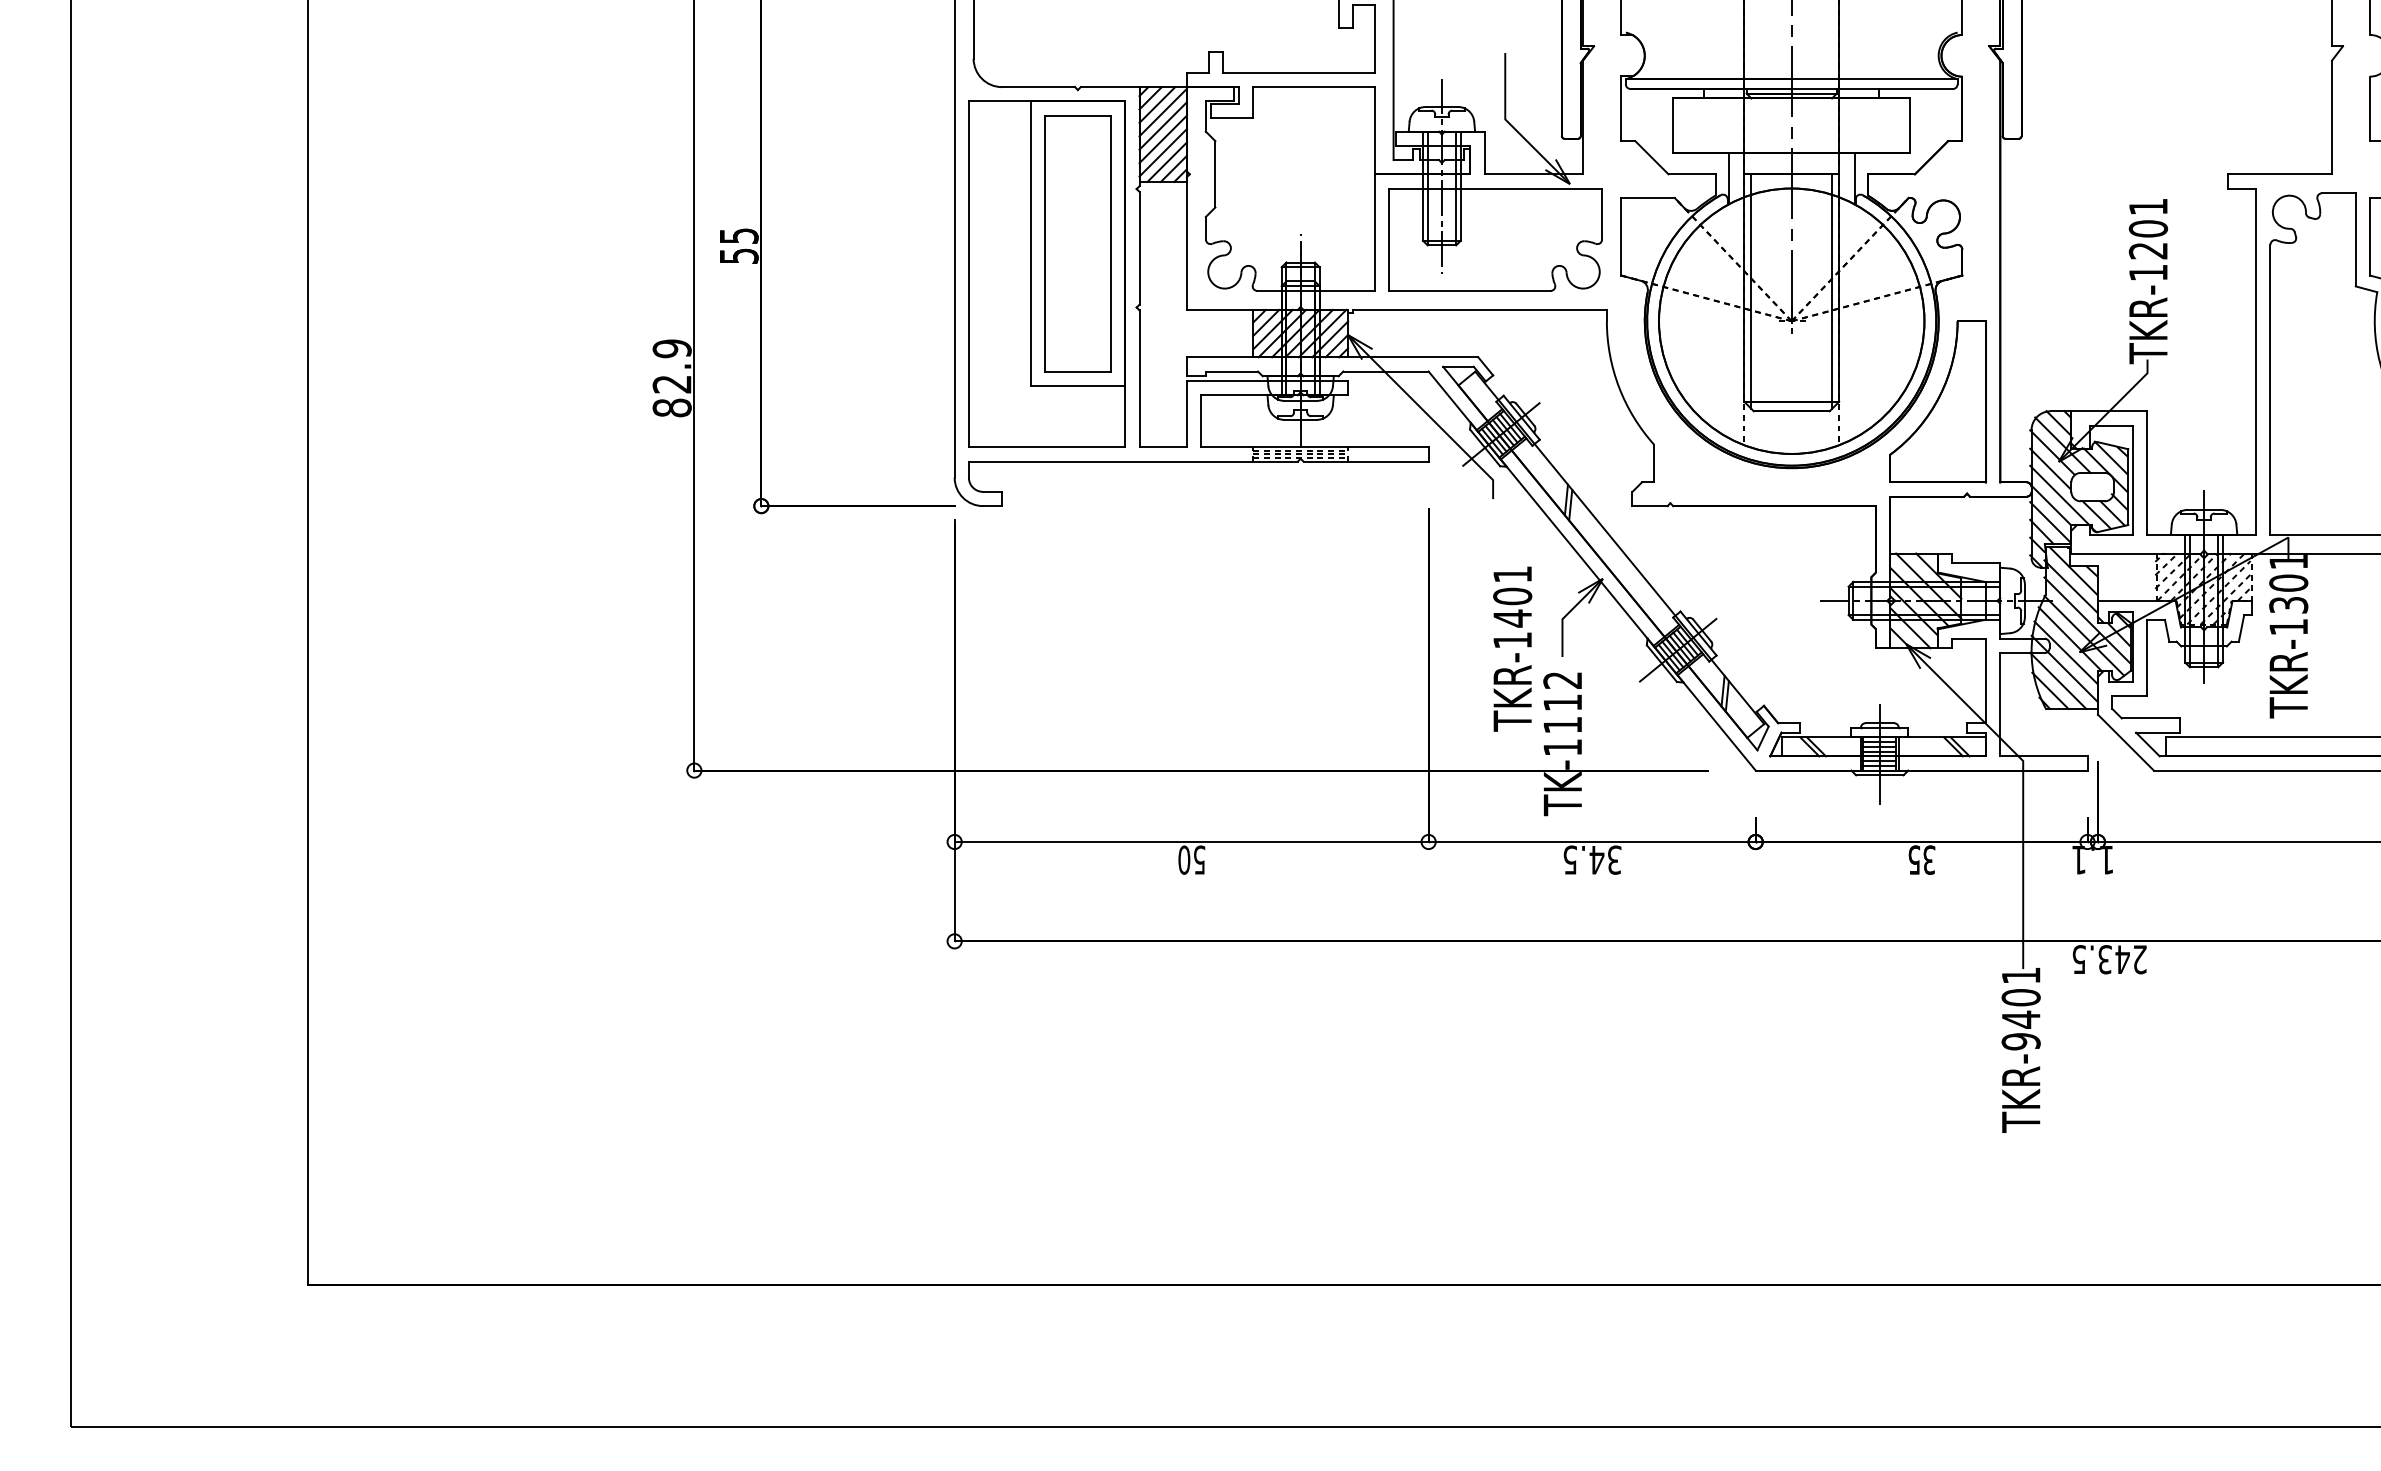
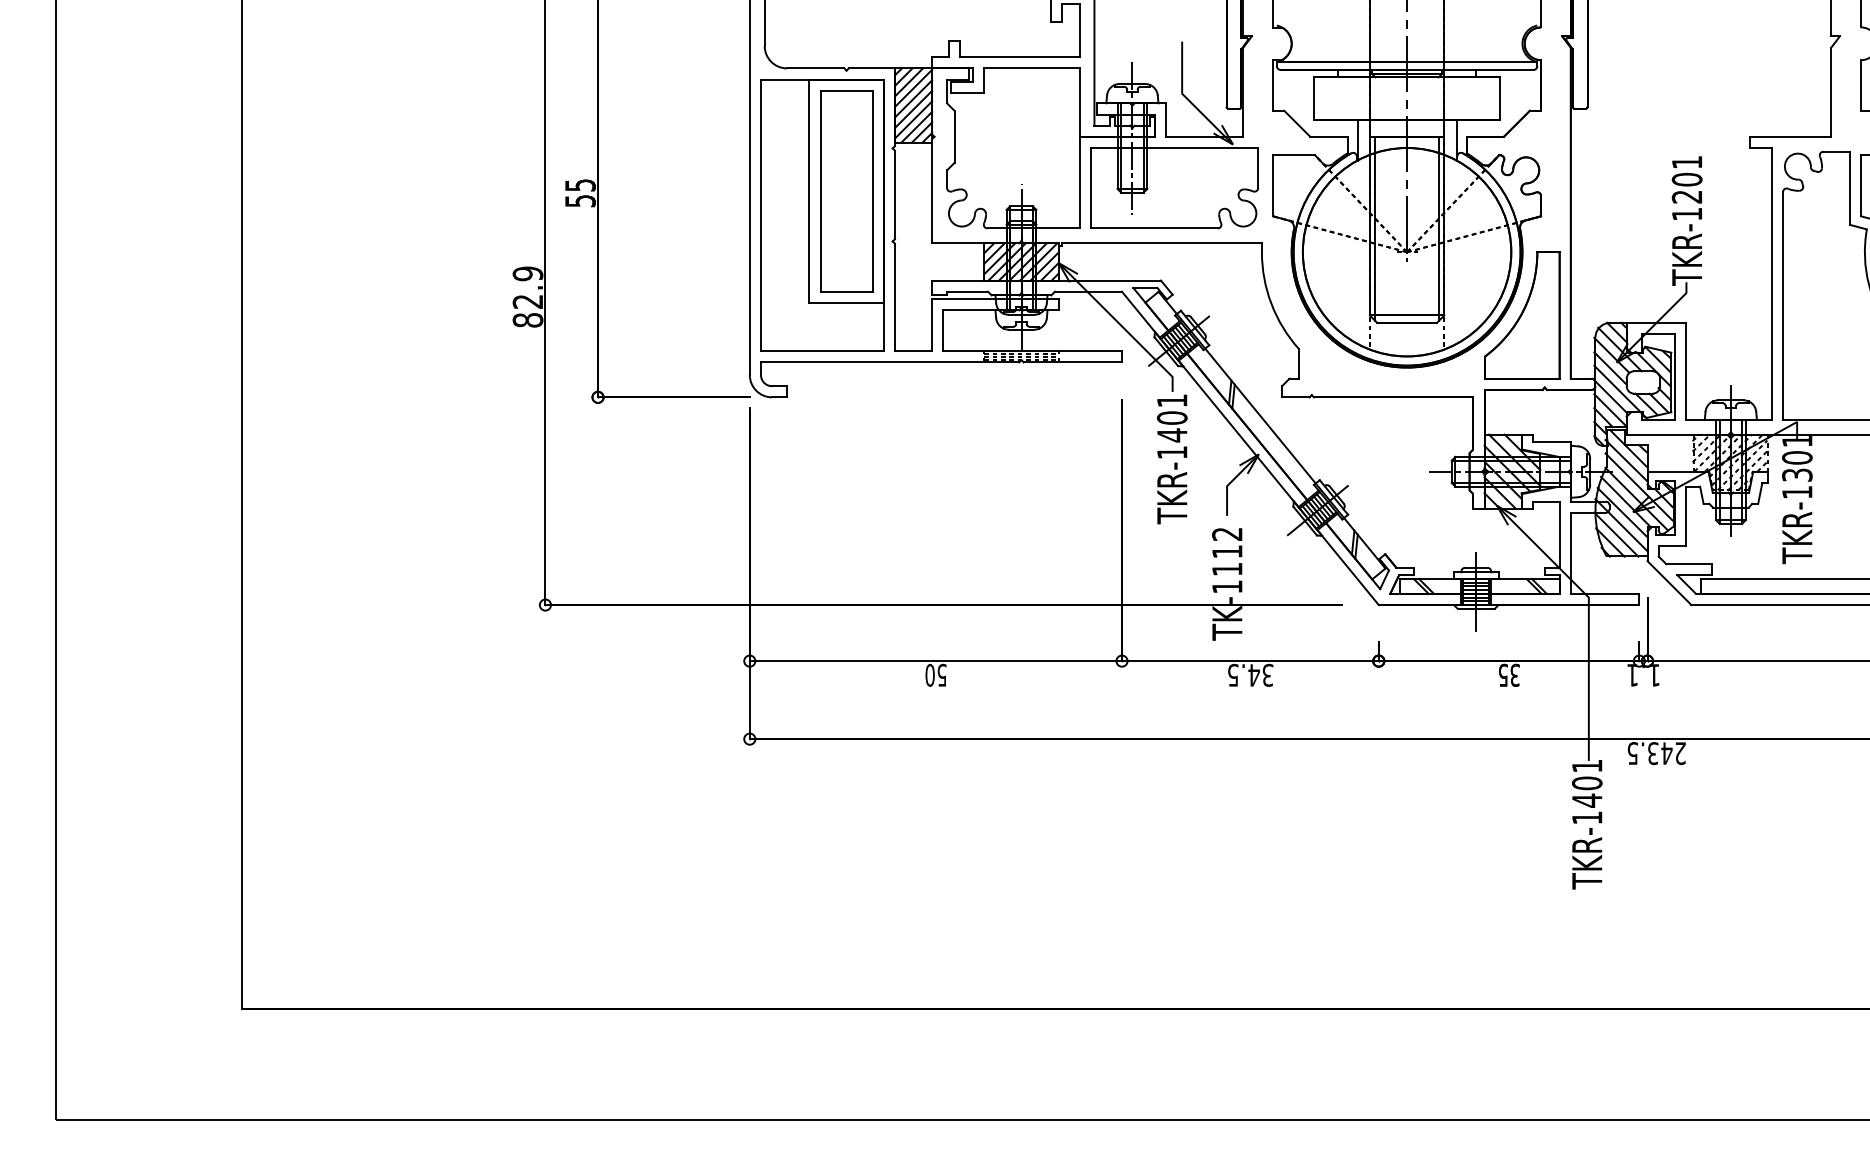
text: (1512, 648) -> (1172, 458), moved
text: (2020, 1041) -> (1586, 817), TKR-9401 -> TKR-1401

